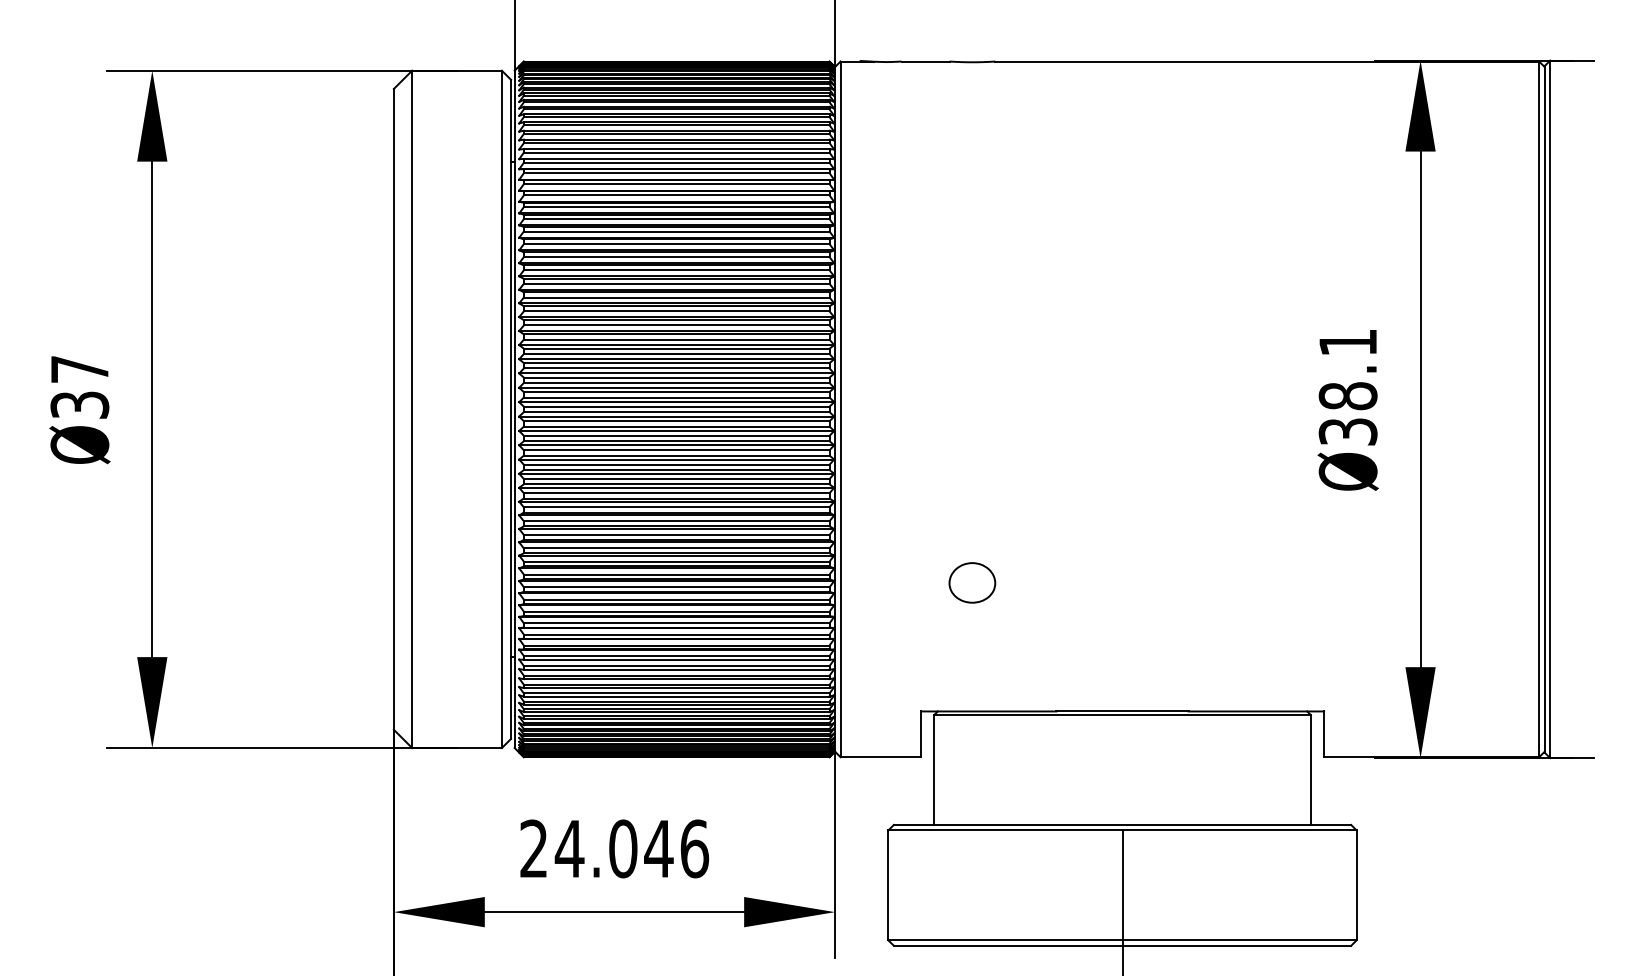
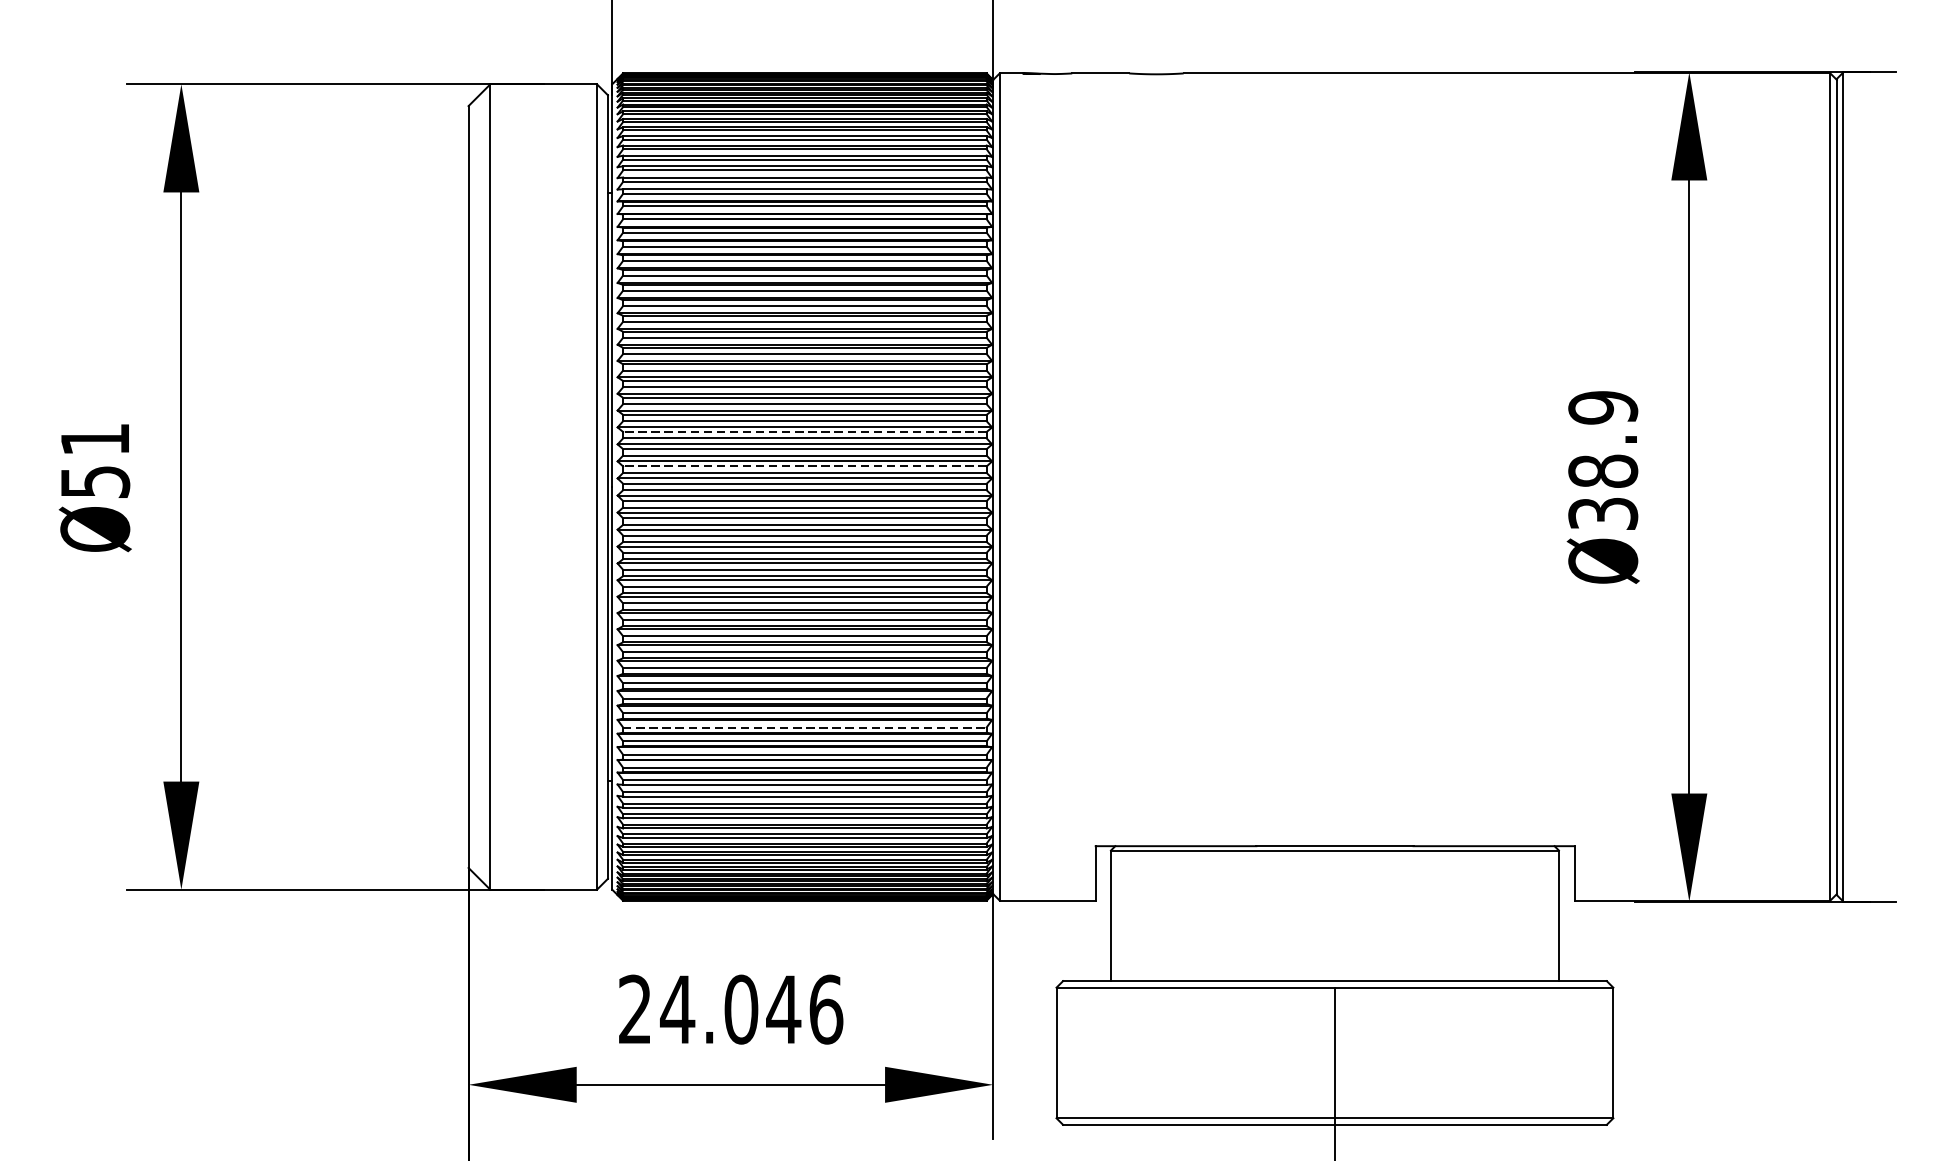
text: (1347, 342) -> (1602, 407), Ø38.1 -> Ø38.9
line: (676, 363) -> (804, 432), solid -> dashed
text: (79, 387) -> (94, 461), Ø37 -> Ø51
line: (676, 392) -> (804, 466), solid -> dashed
part: (972, 582) -> (1156, 692), removed
line: (676, 611) -> (804, 727), solid -> dashed

